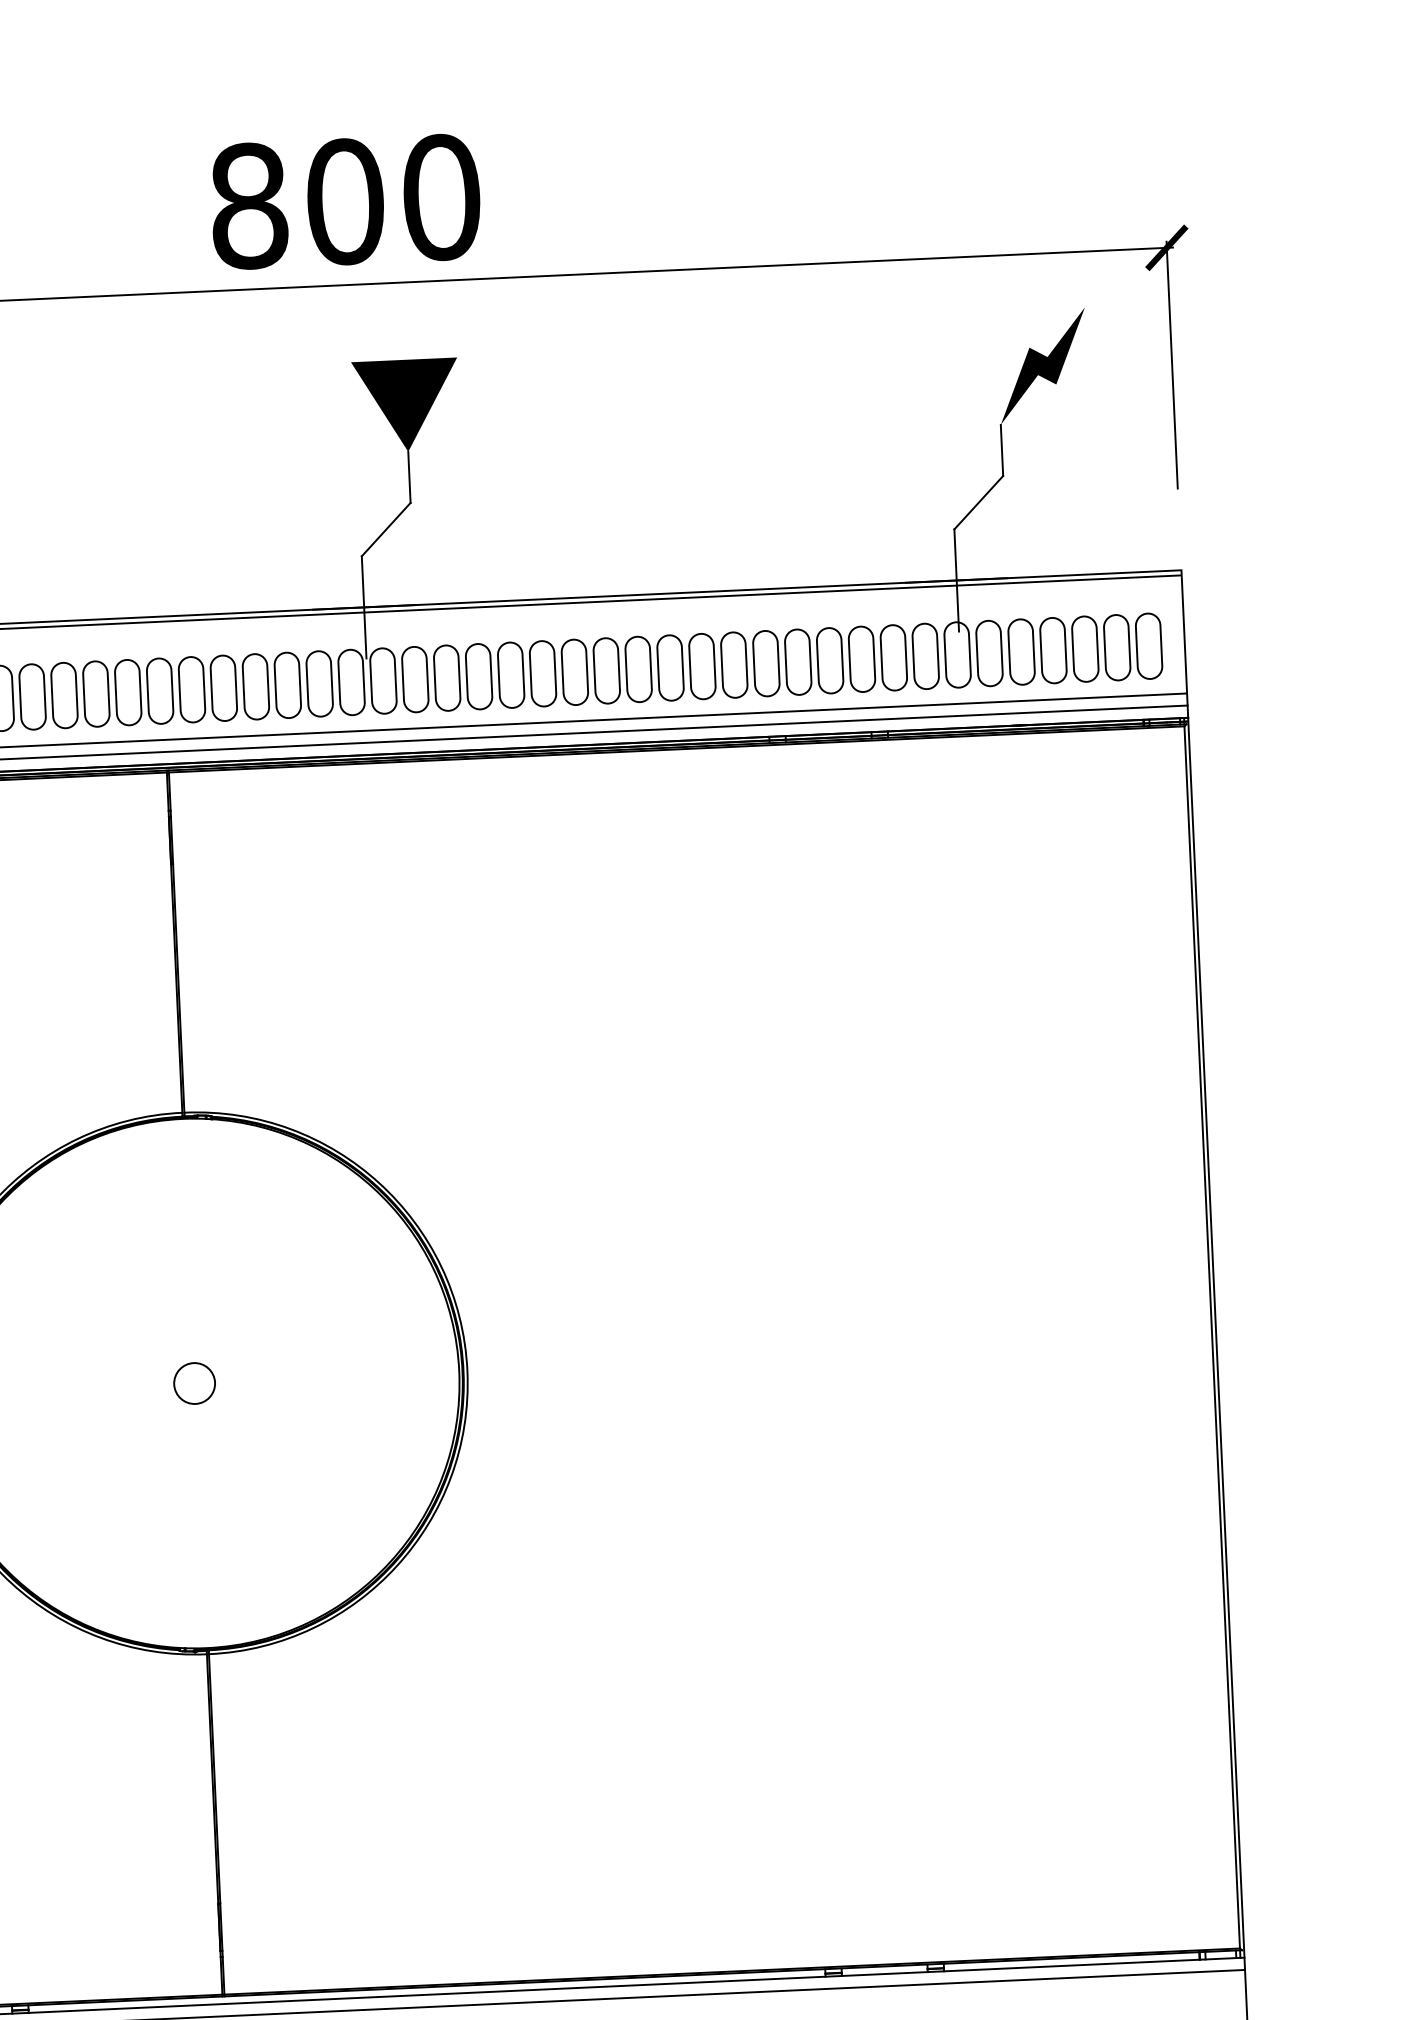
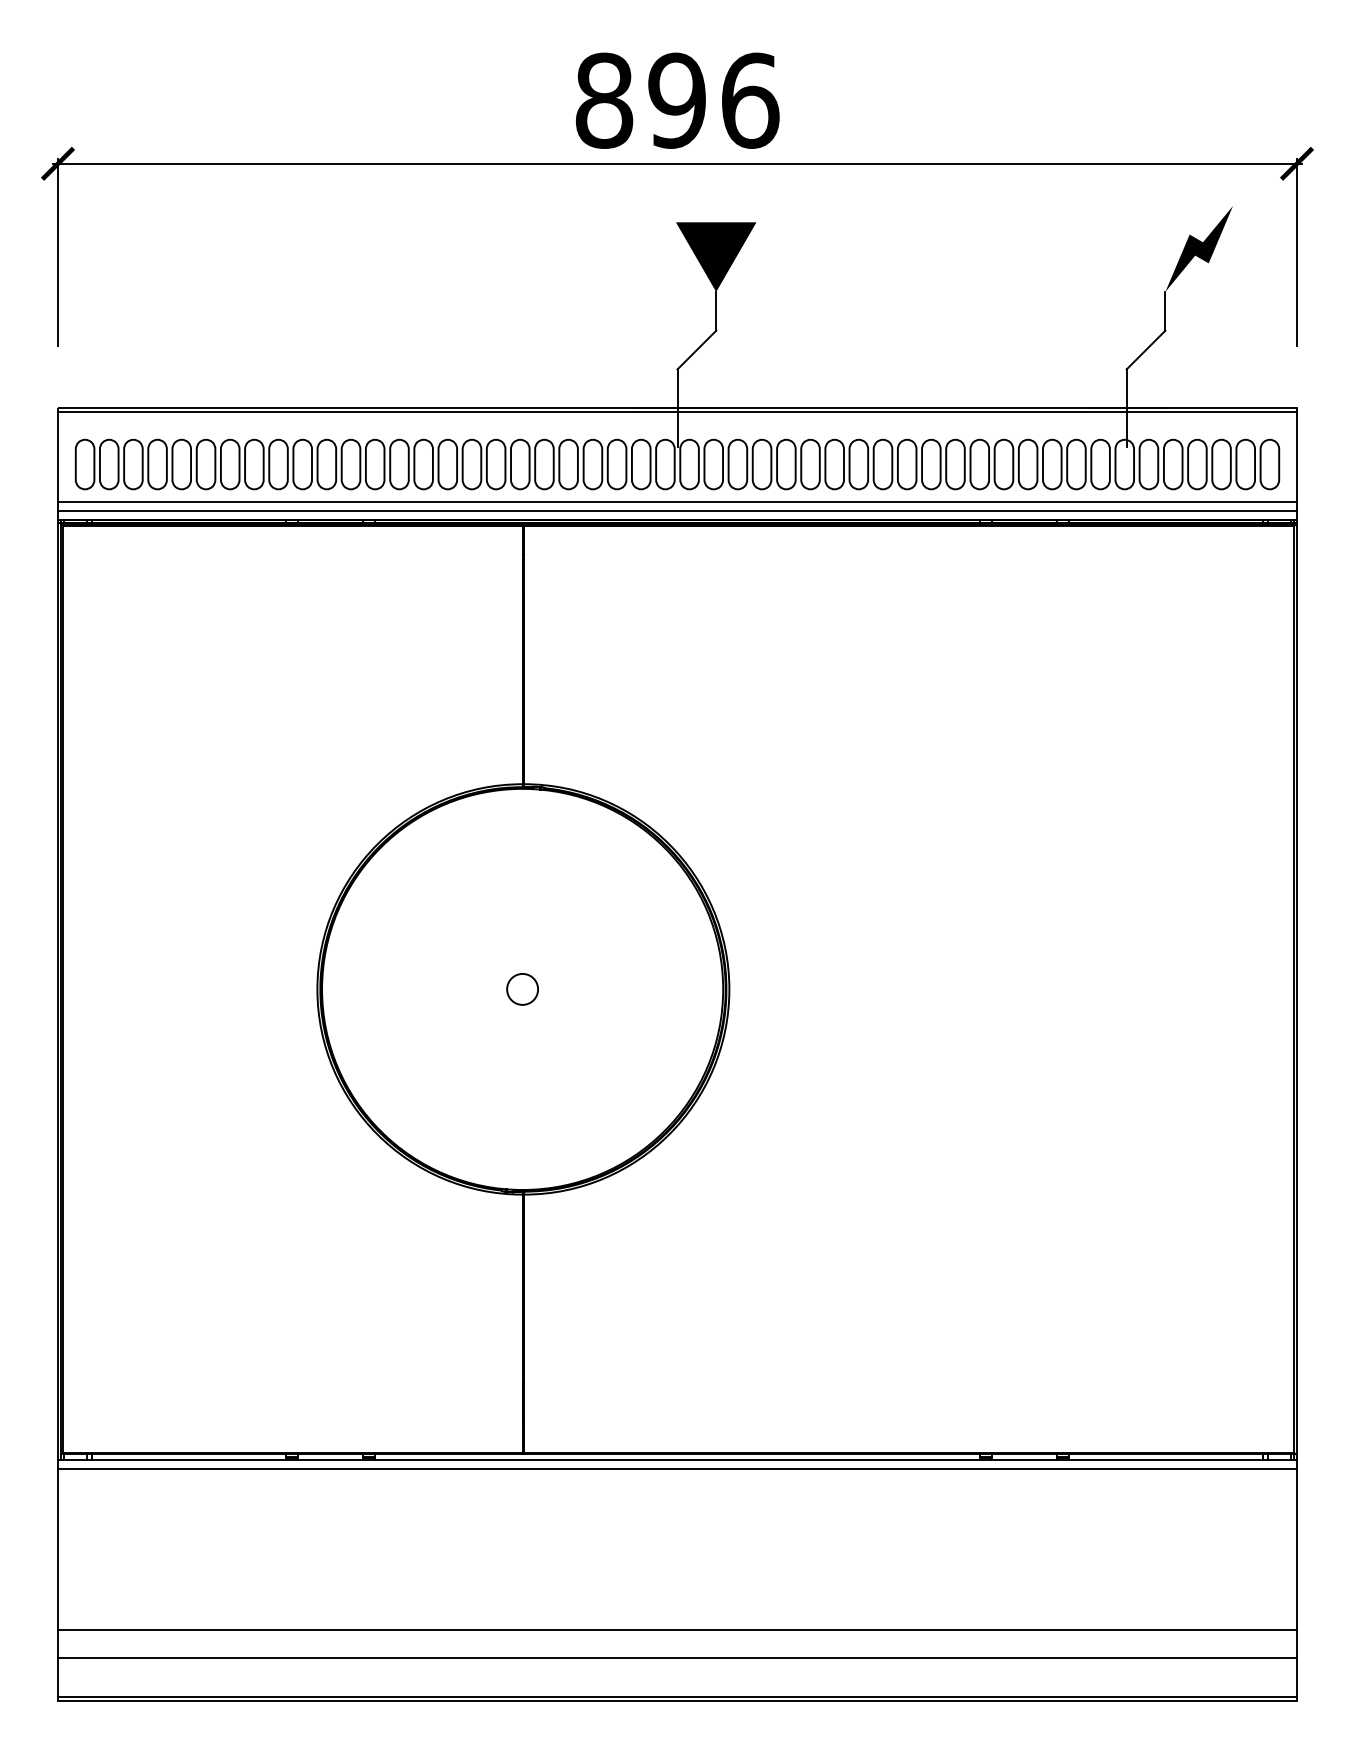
text: (393, 199) -> (713, 100), 800 -> 896

